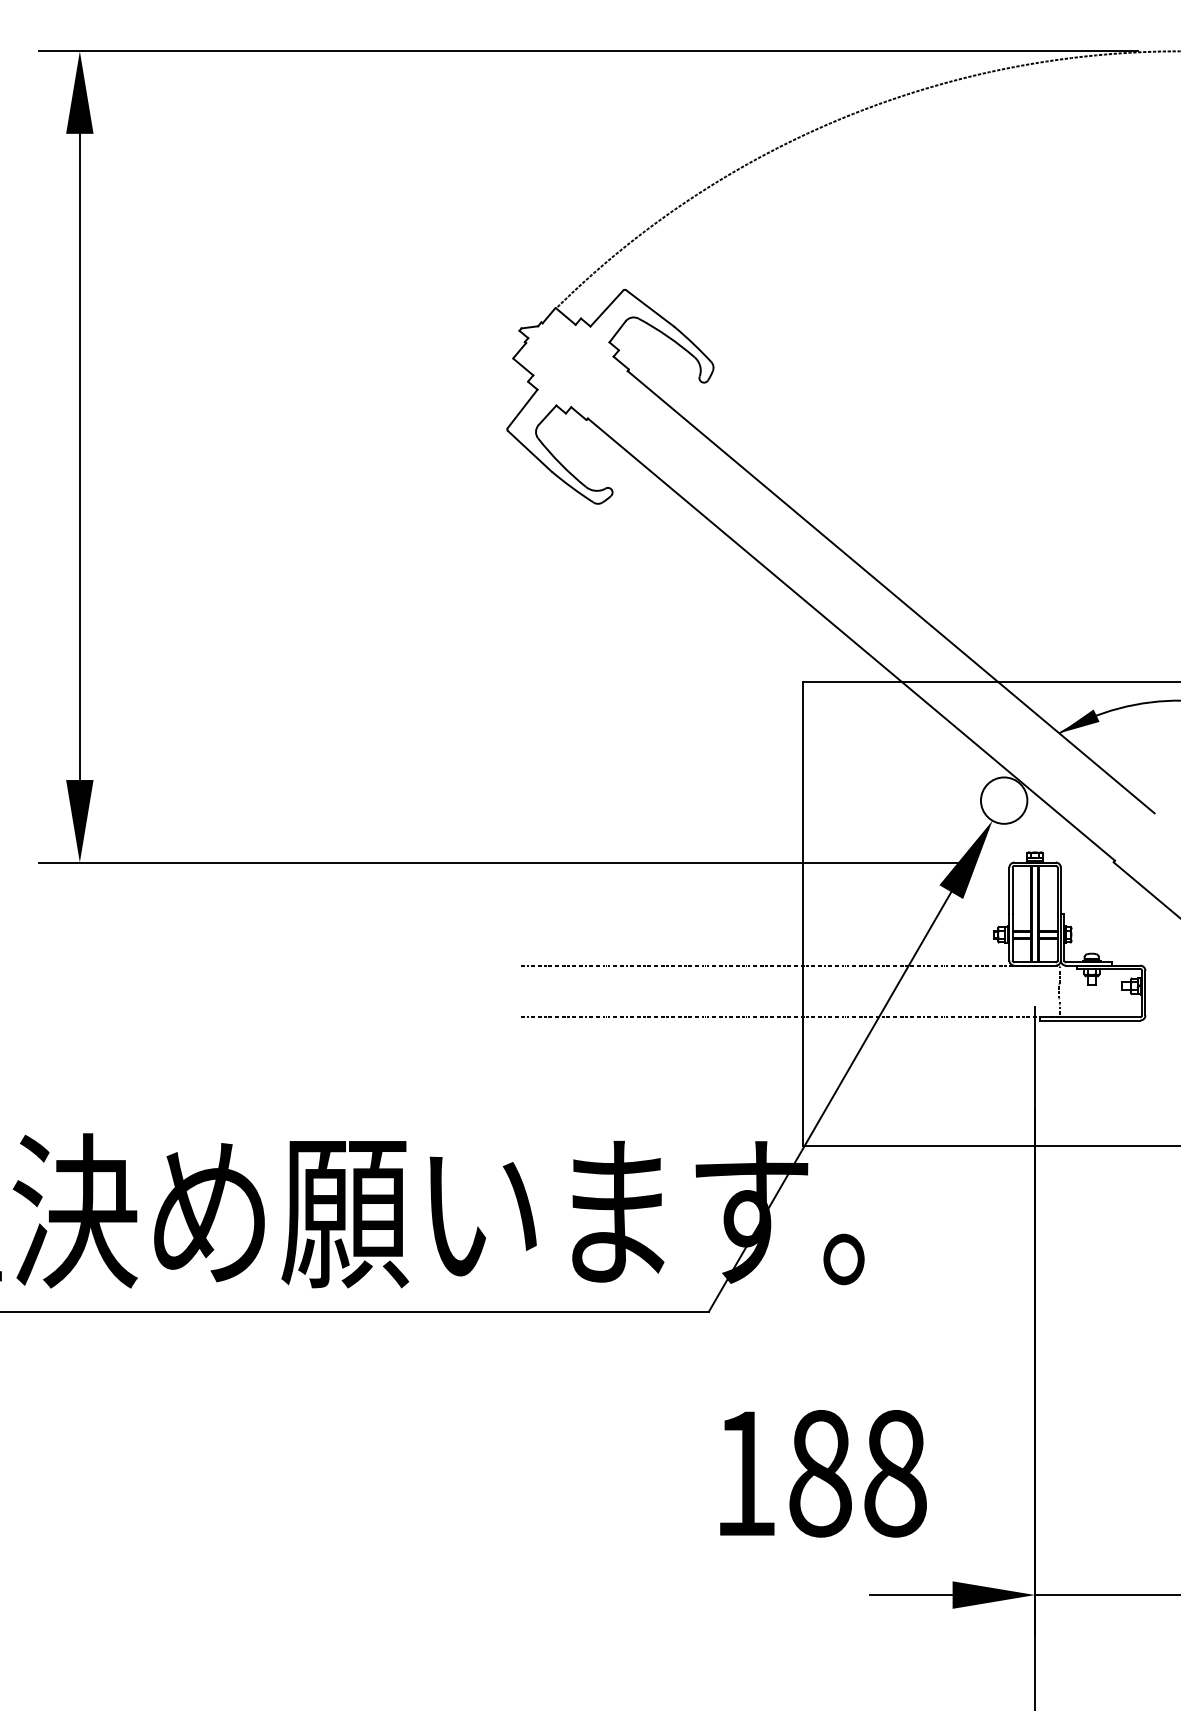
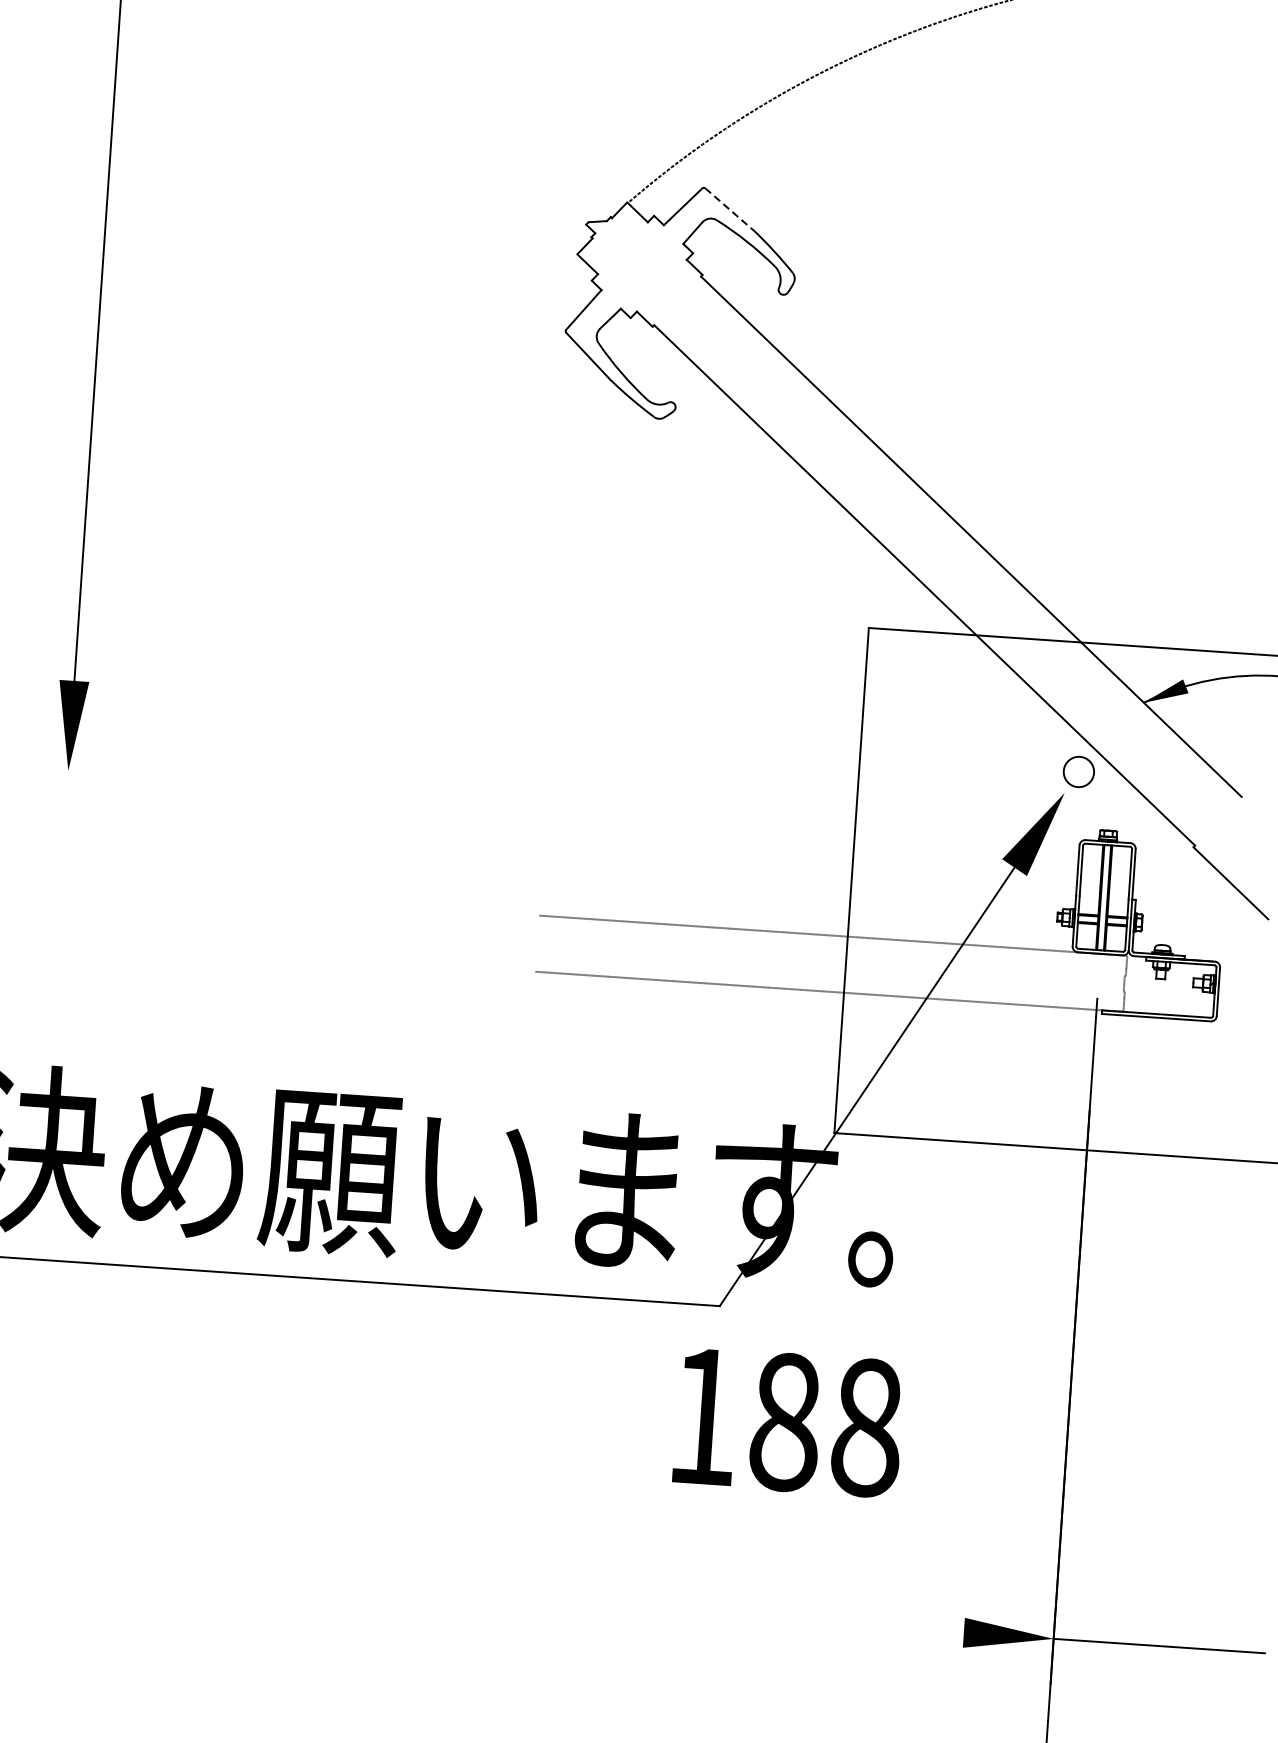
line: (650, 308) -> (730, 210), solid -> dashed
circle: (1003, 800) -> (1078, 771), size x0.6
line: (505, 862) -> (531, 802), removed
text: (823, 1473) -> (788, 1422), moved
line: (911, 1595) -> (919, 1630), removed

